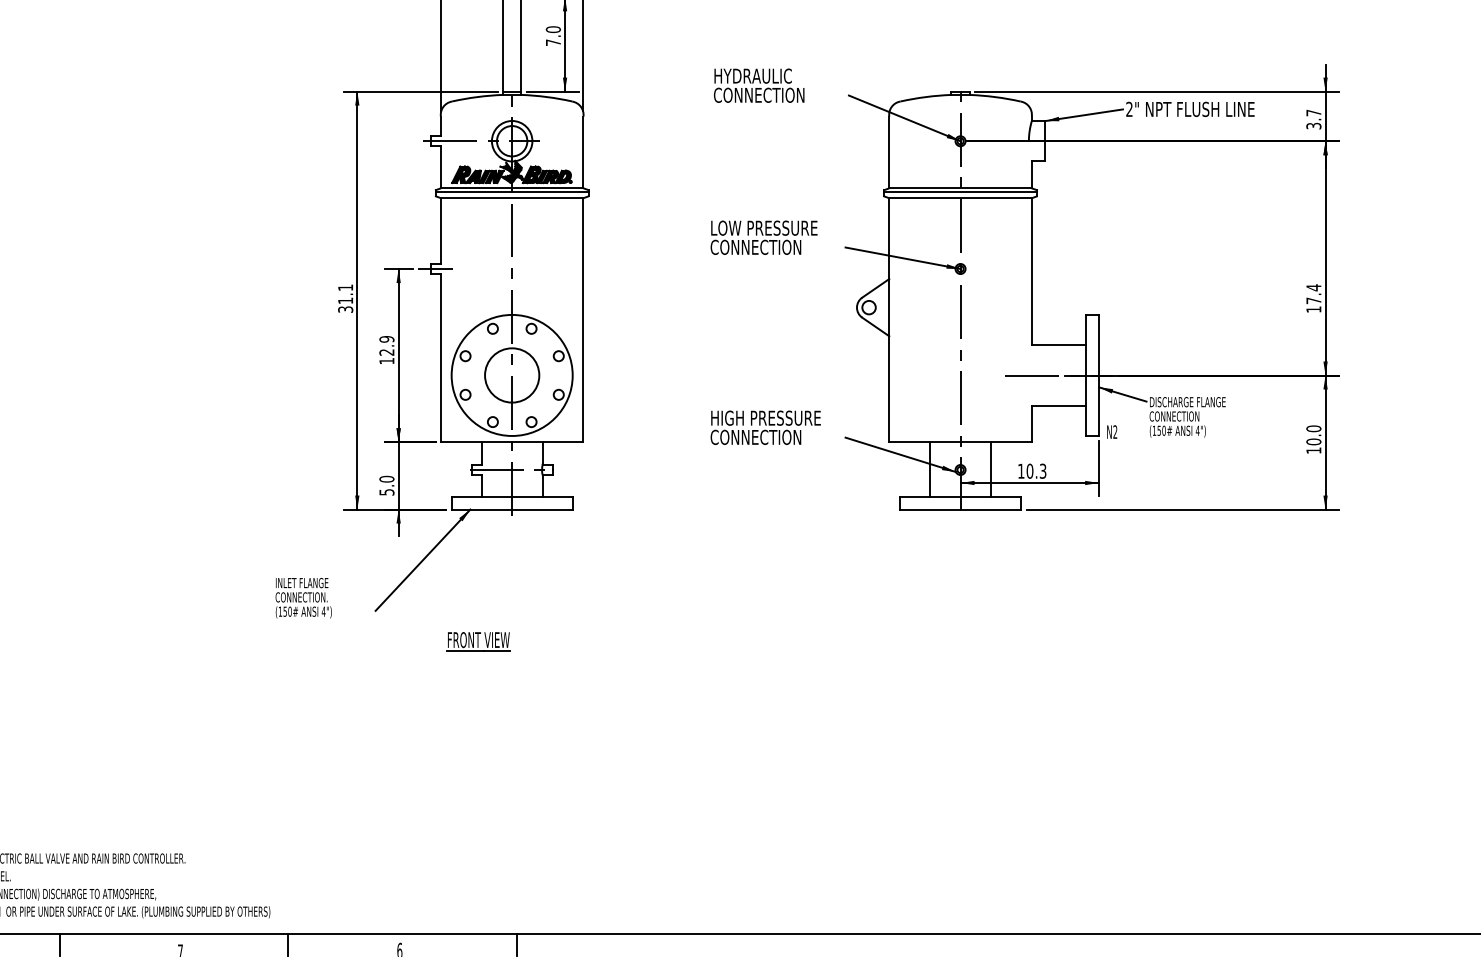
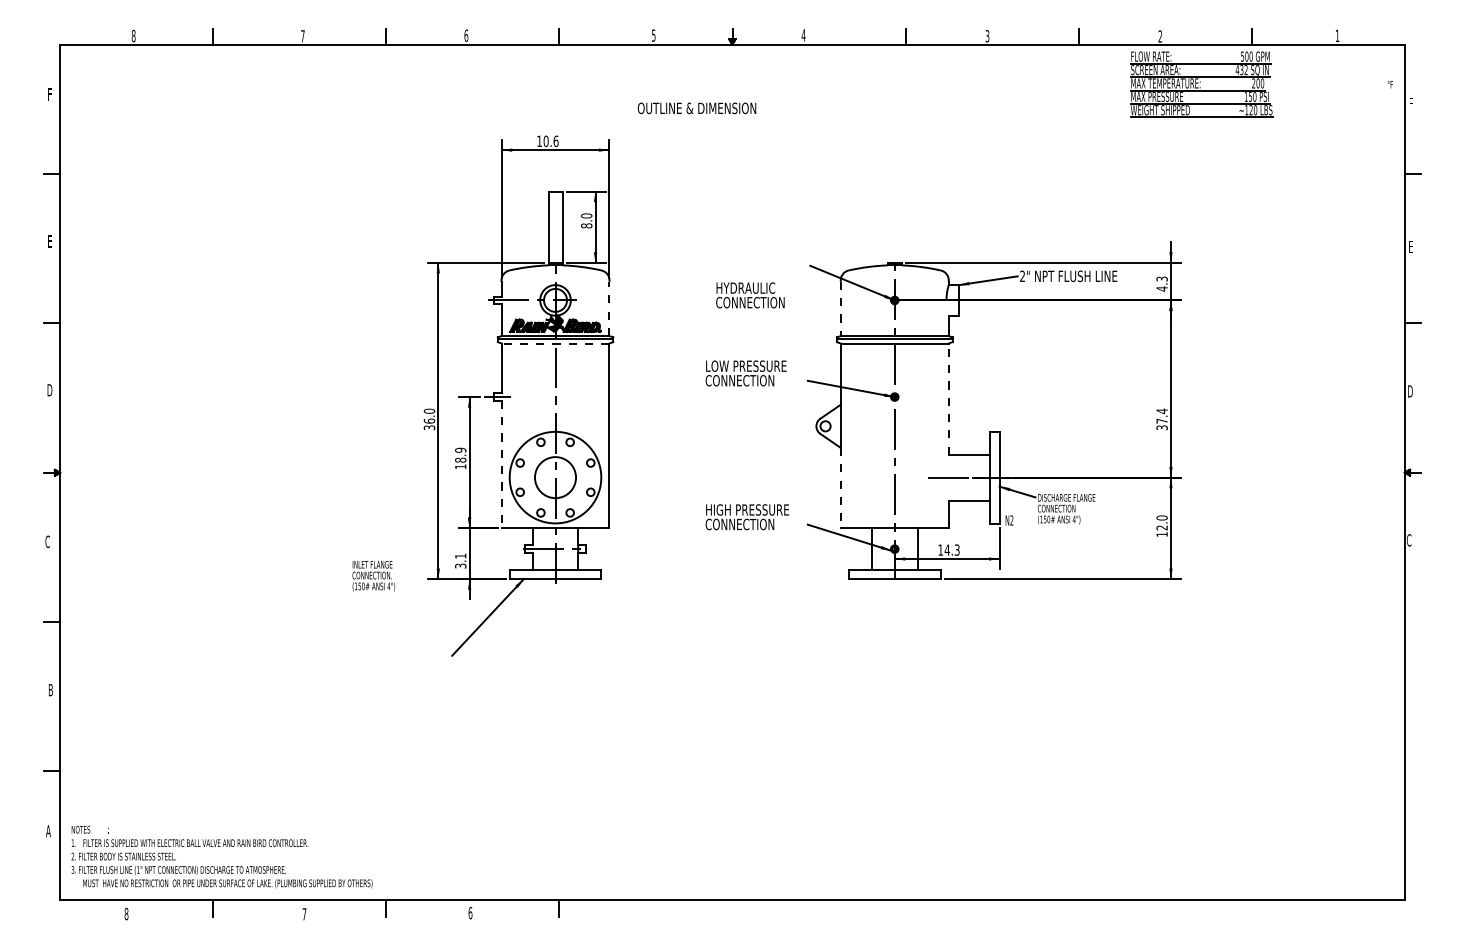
text: (553, 42) -> (586, 225), 7.0 -> 8.0
text: (759, 85) -> (750, 295), moved
text: (1313, 118) -> (1161, 283), 3.7 -> 4.3
line: (583, 151) -> (609, 308), solid -> dashed
line: (888, 153) -> (840, 309), solid -> dashed
line: (512, 198) -> (555, 343), solid -> dashed
line: (1031, 272) -> (948, 399), solid -> dashed
text: (345, 293) -> (429, 415), 31.1 -> 36.0
text: (1313, 309) -> (1161, 427), 17.4 -> 37.4
text: (386, 351) -> (460, 459), 12.9 -> 18.9
line: (440, 358) -> (501, 464), solid -> dashed
line: (888, 389) -> (840, 488), solid -> dashed
text: (1313, 441) -> (1161, 527), 10.0 -> 12.0
text: (1030, 470) -> (947, 549), 10.3 -> 14.3
text: (386, 484) -> (460, 560), 5.0 -> 3.1
text: (303, 597) -> (373, 575), moved
part: (477, 640) -> (529, 678), removed

